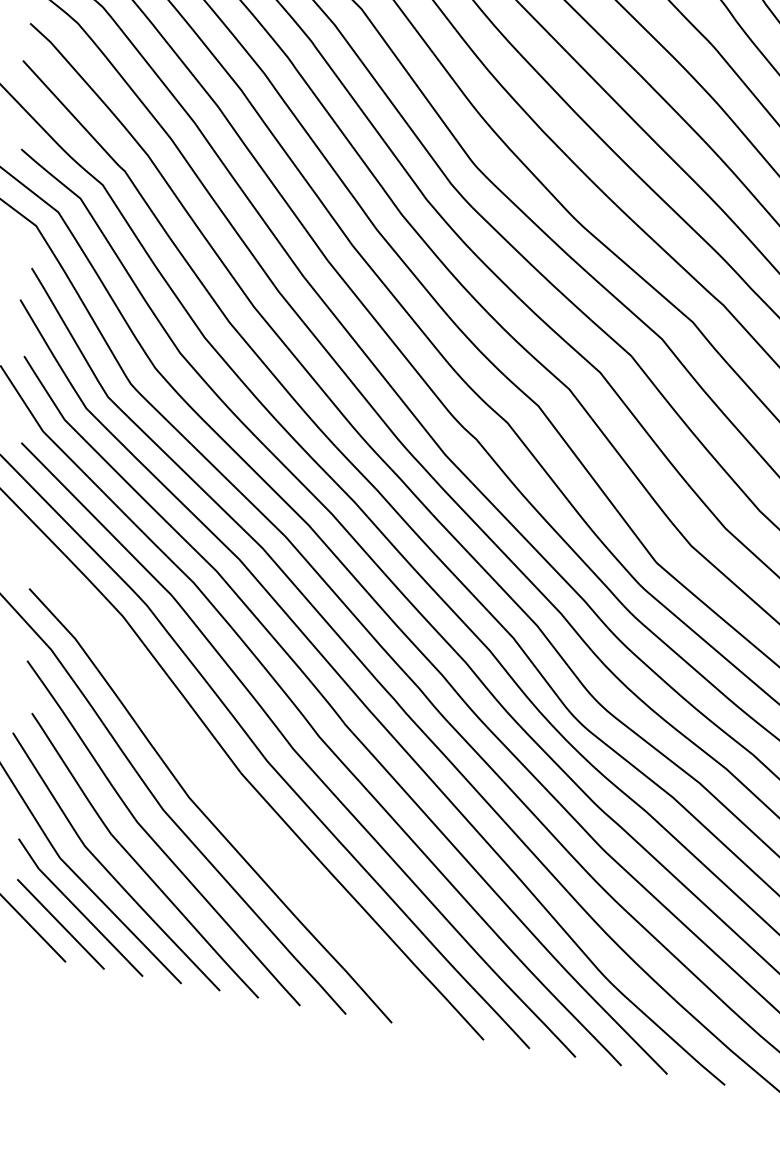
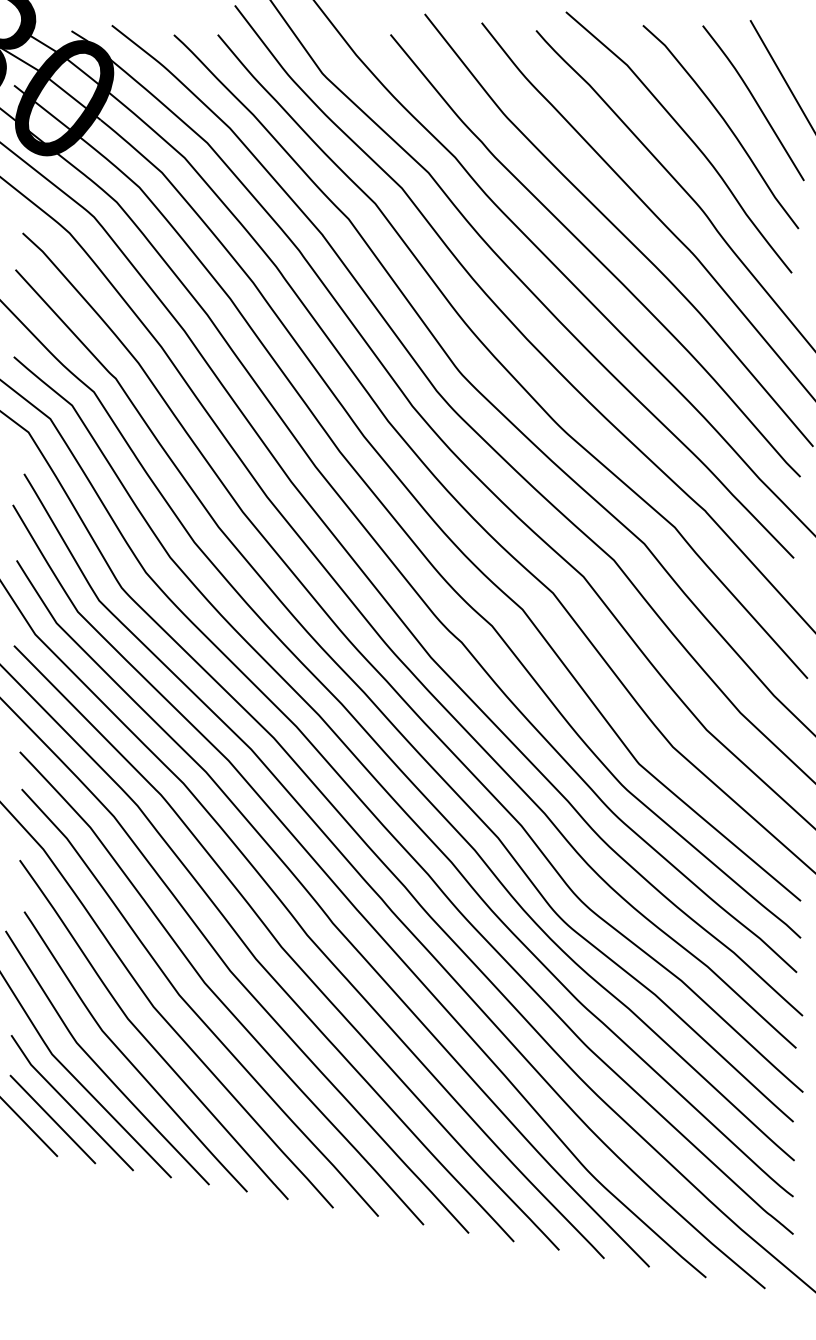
curve: (226, 796) -> (215, 993), added

